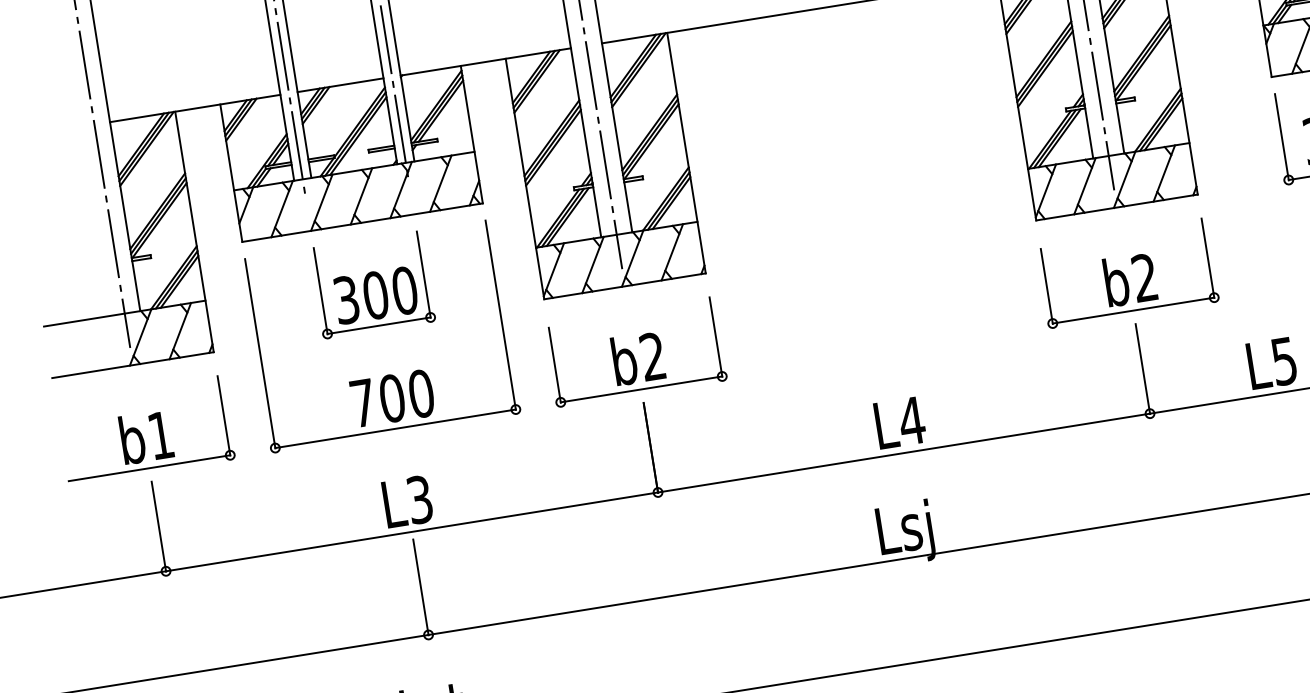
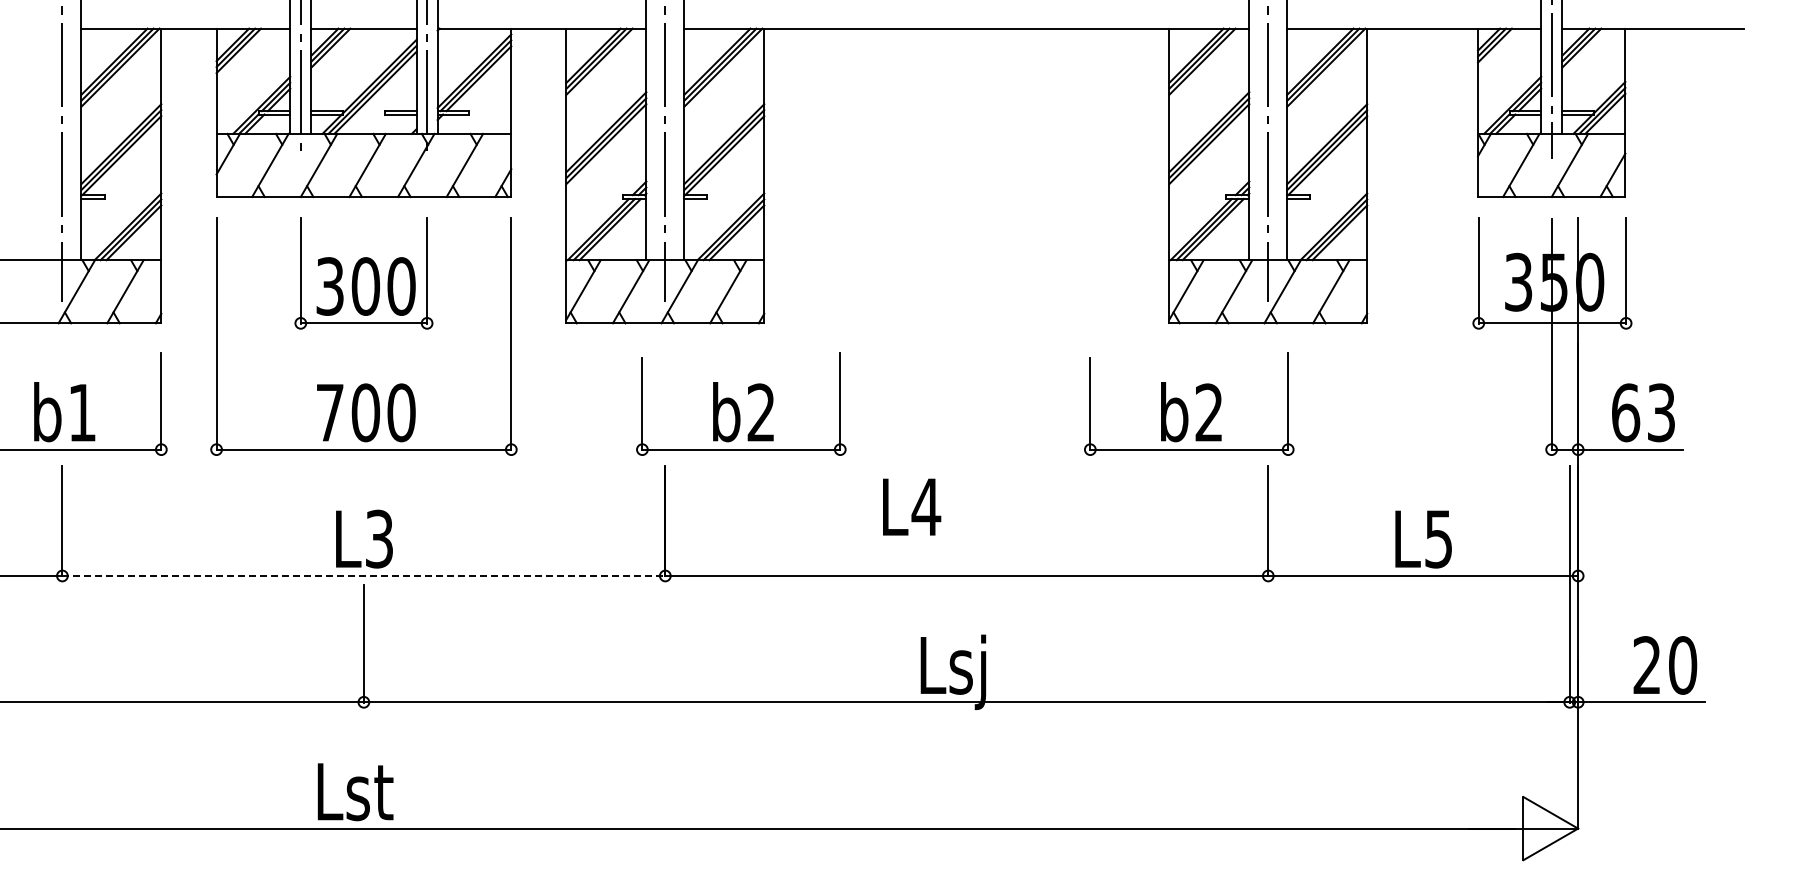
part: (1127, 272) -> (1189, 403), moved
part: (635, 351) -> (741, 403), moved
text: (900, 422) -> (912, 506), moved
line: (412, 531) -> (364, 575), solid -> dashed

